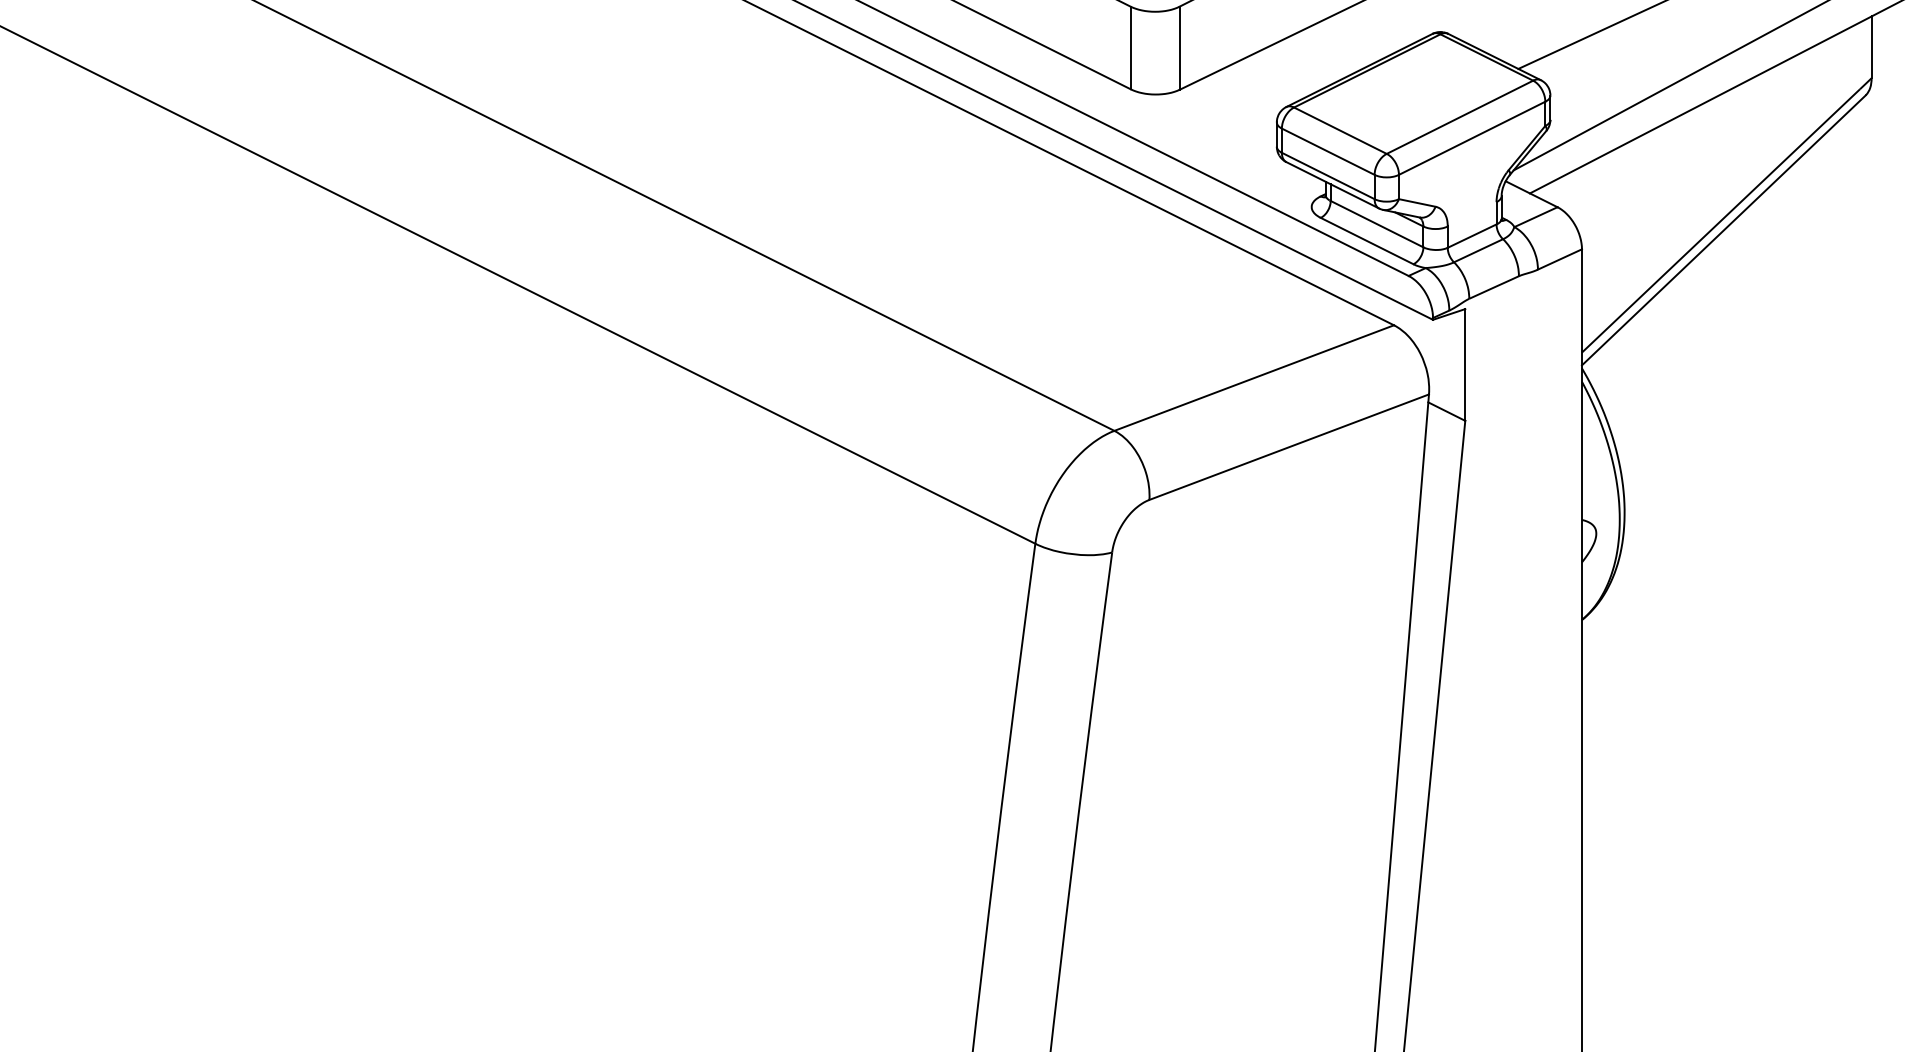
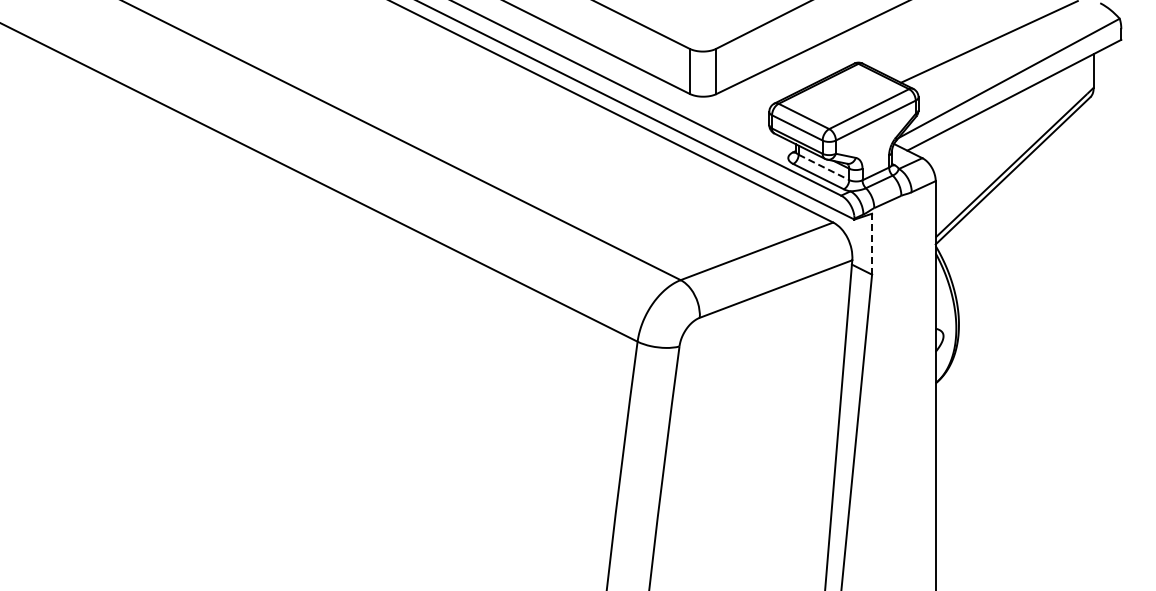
line: (1378, 224) -> (824, 167), solid -> dashed
line: (1466, 363) -> (872, 243), solid -> dashed

